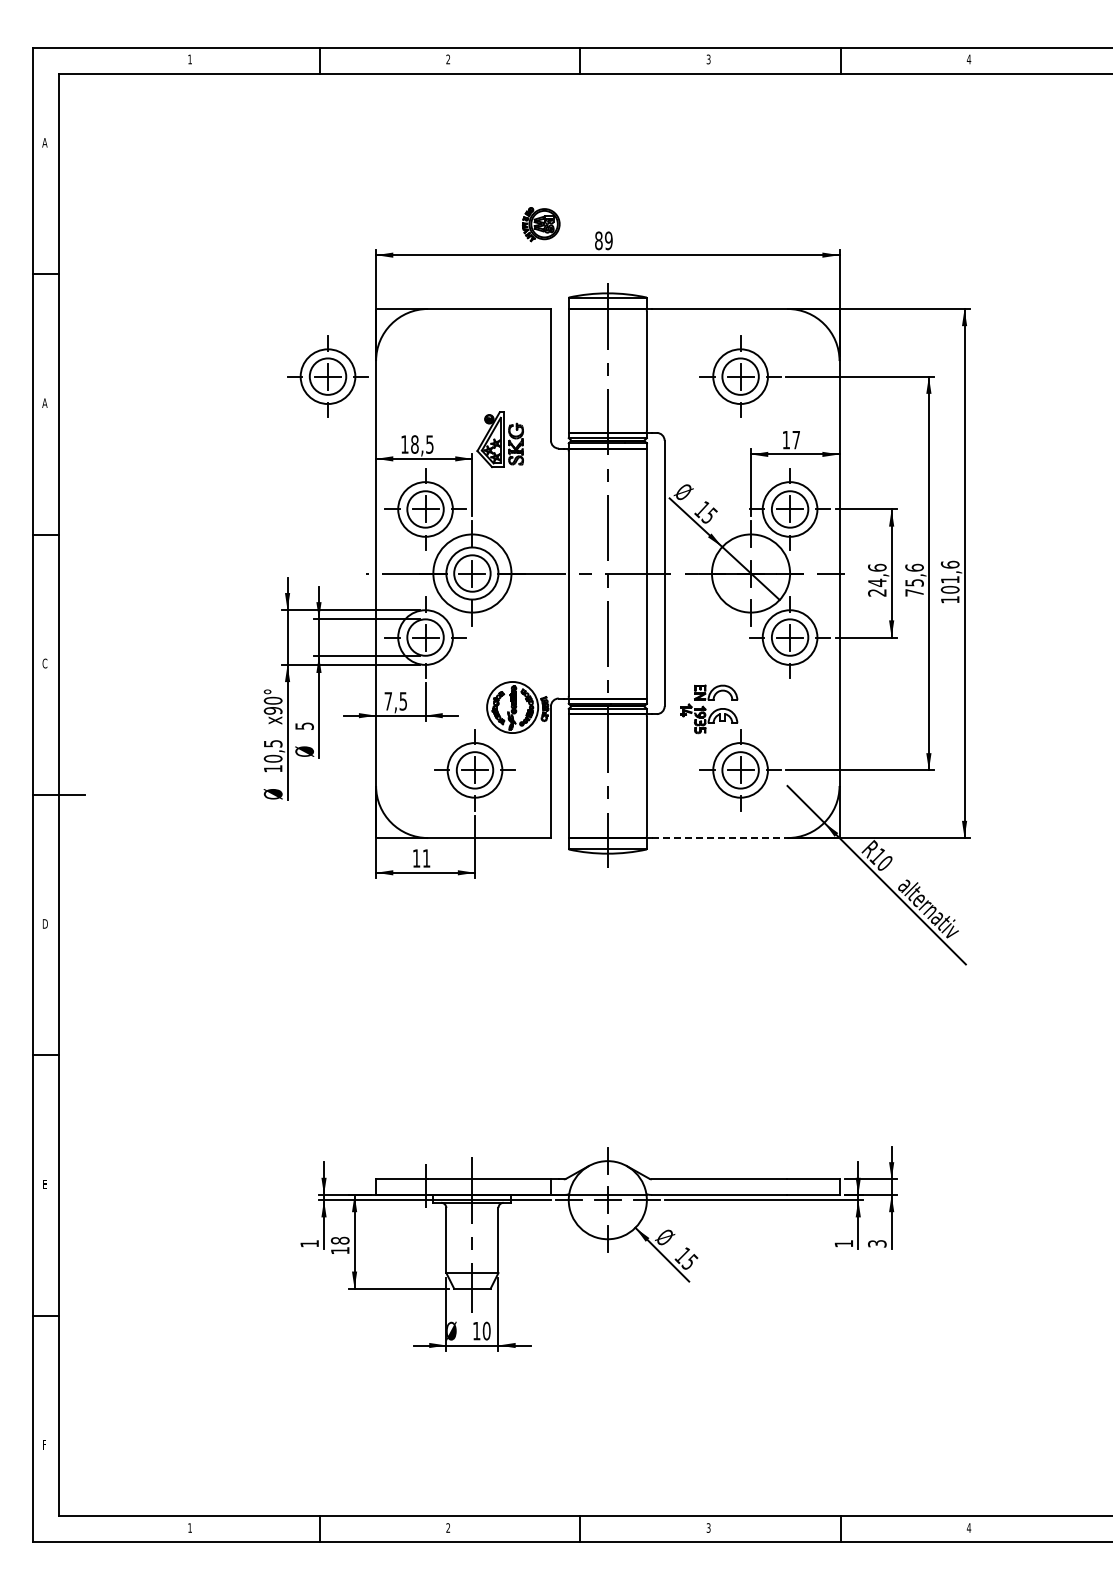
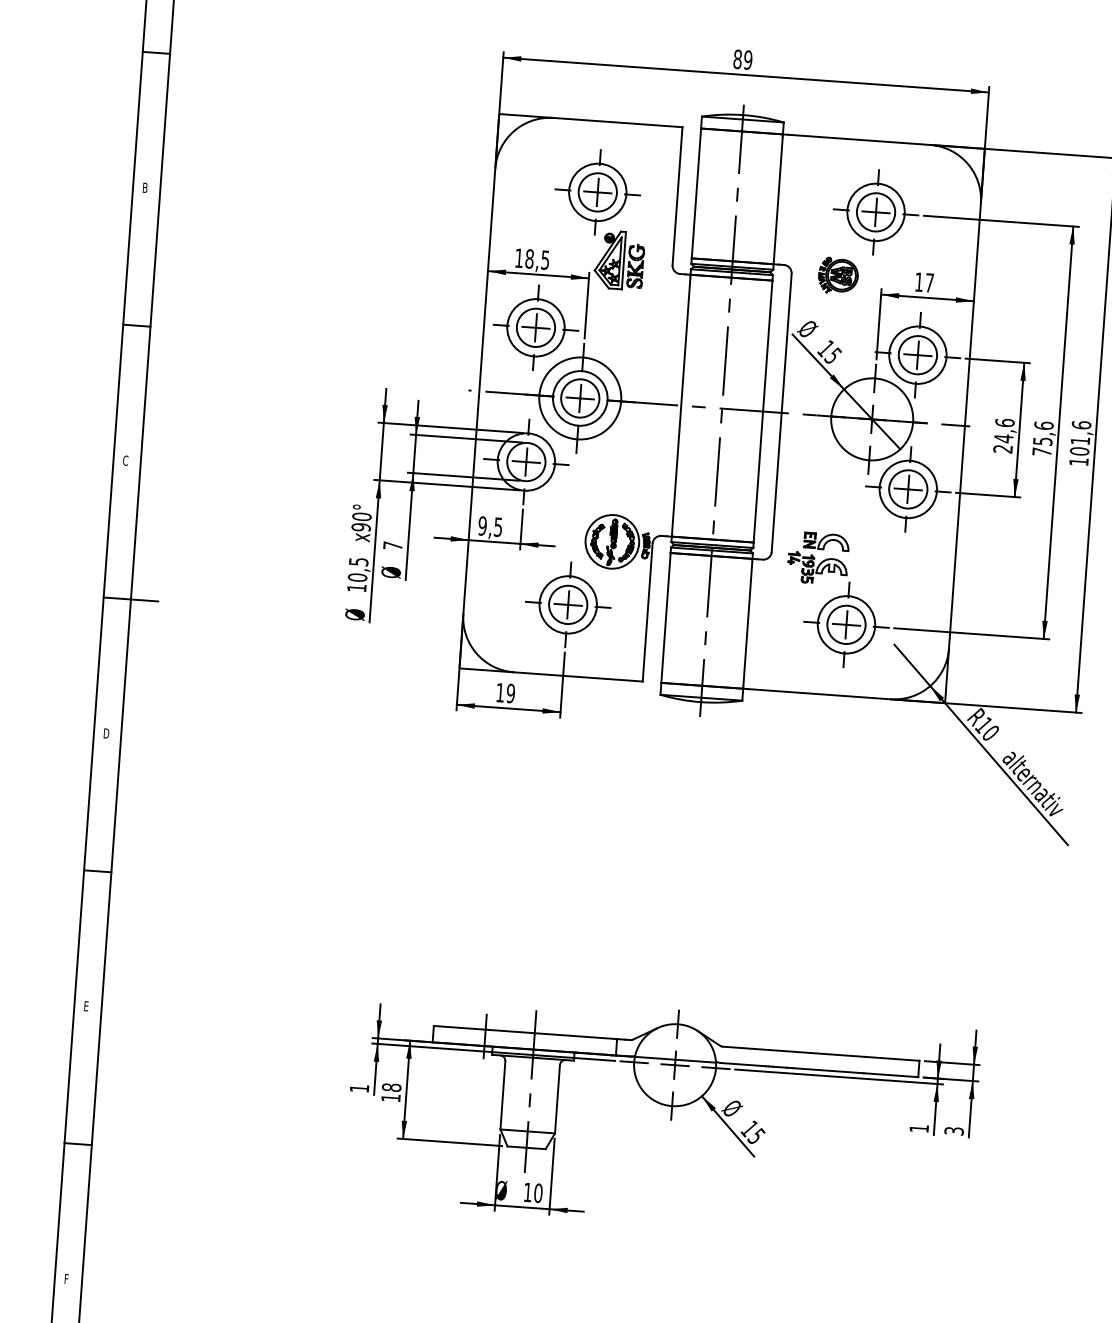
part: (541, 224) -> (838, 275), moved
part: (327, 376) -> (597, 192), moved
text: (44, 402) -> (144, 187), A -> B
text: (388, 701) -> (482, 526), 7,5 -> 9,5
text: (304, 725) -> (392, 545), 5 -> 7
line: (719, 838) -> (819, 694), dashed -> solid
text: (426, 858) -> (510, 693), 11 -> 19

